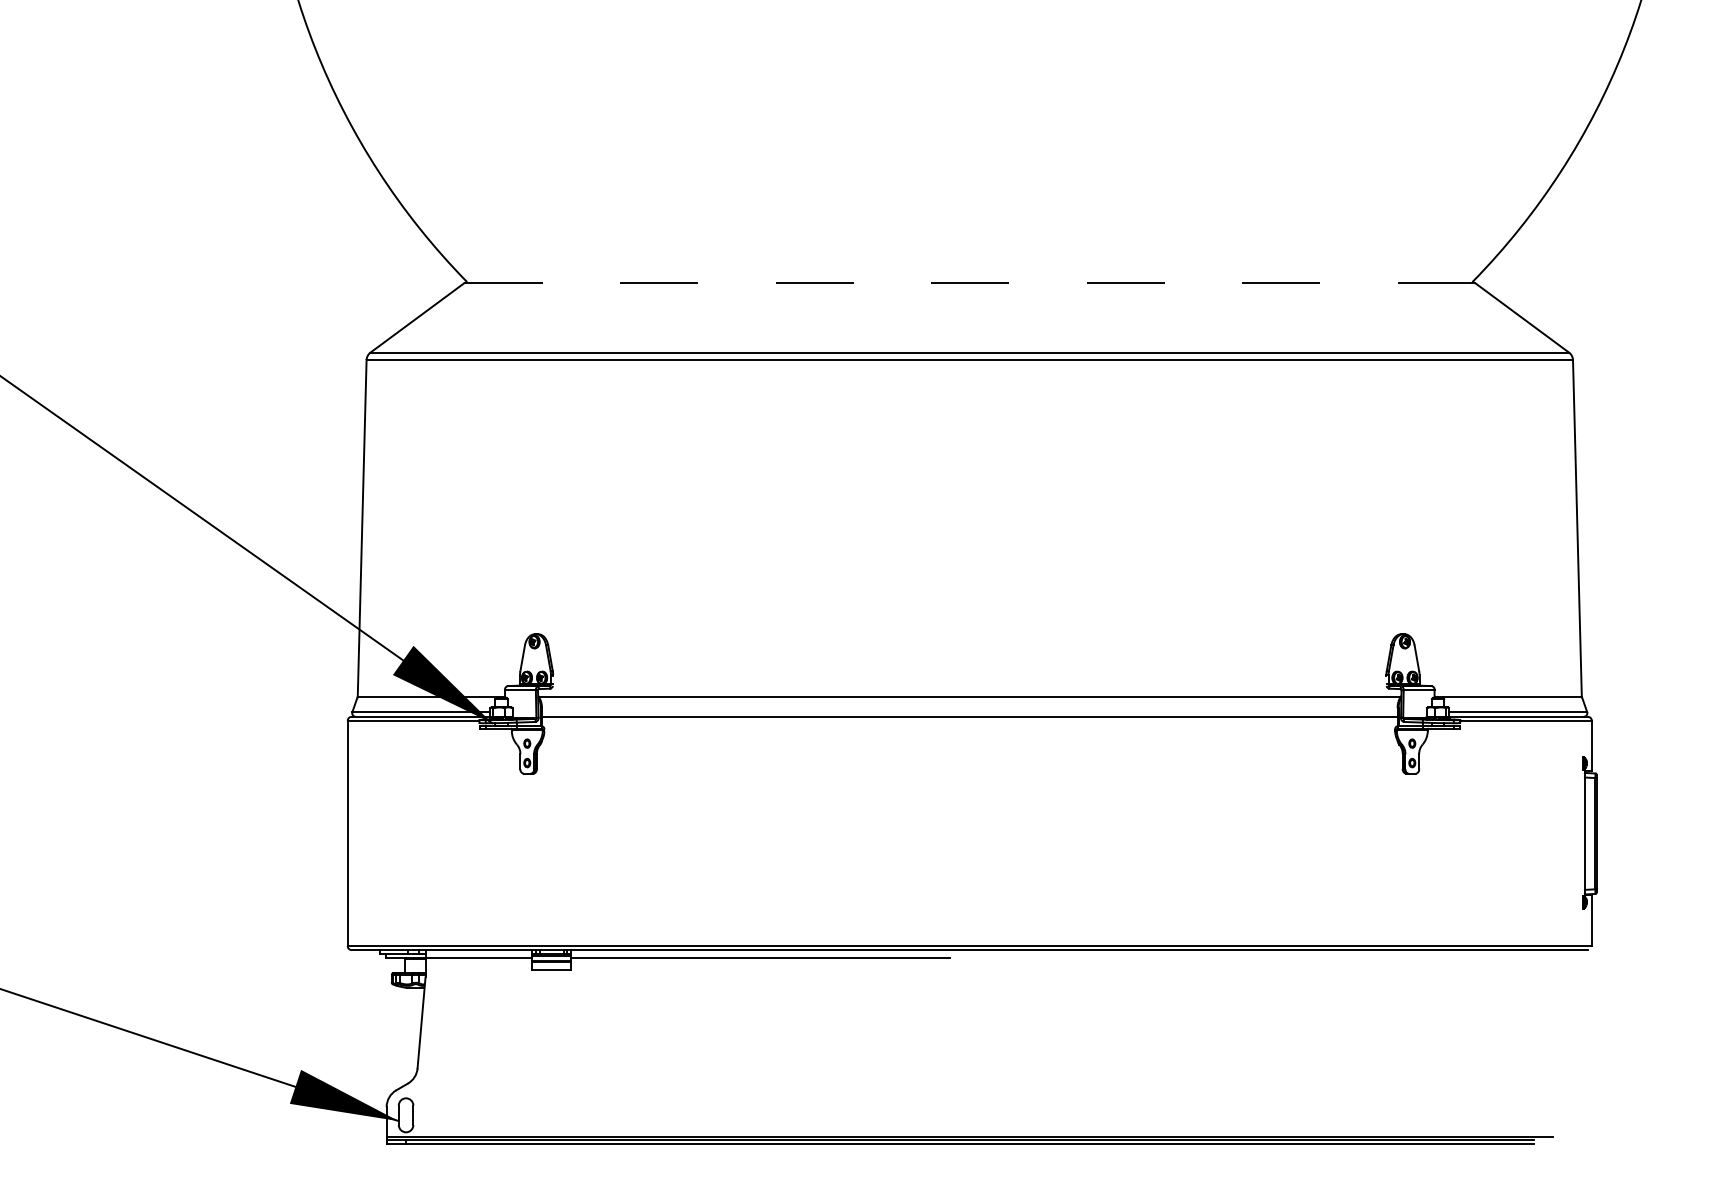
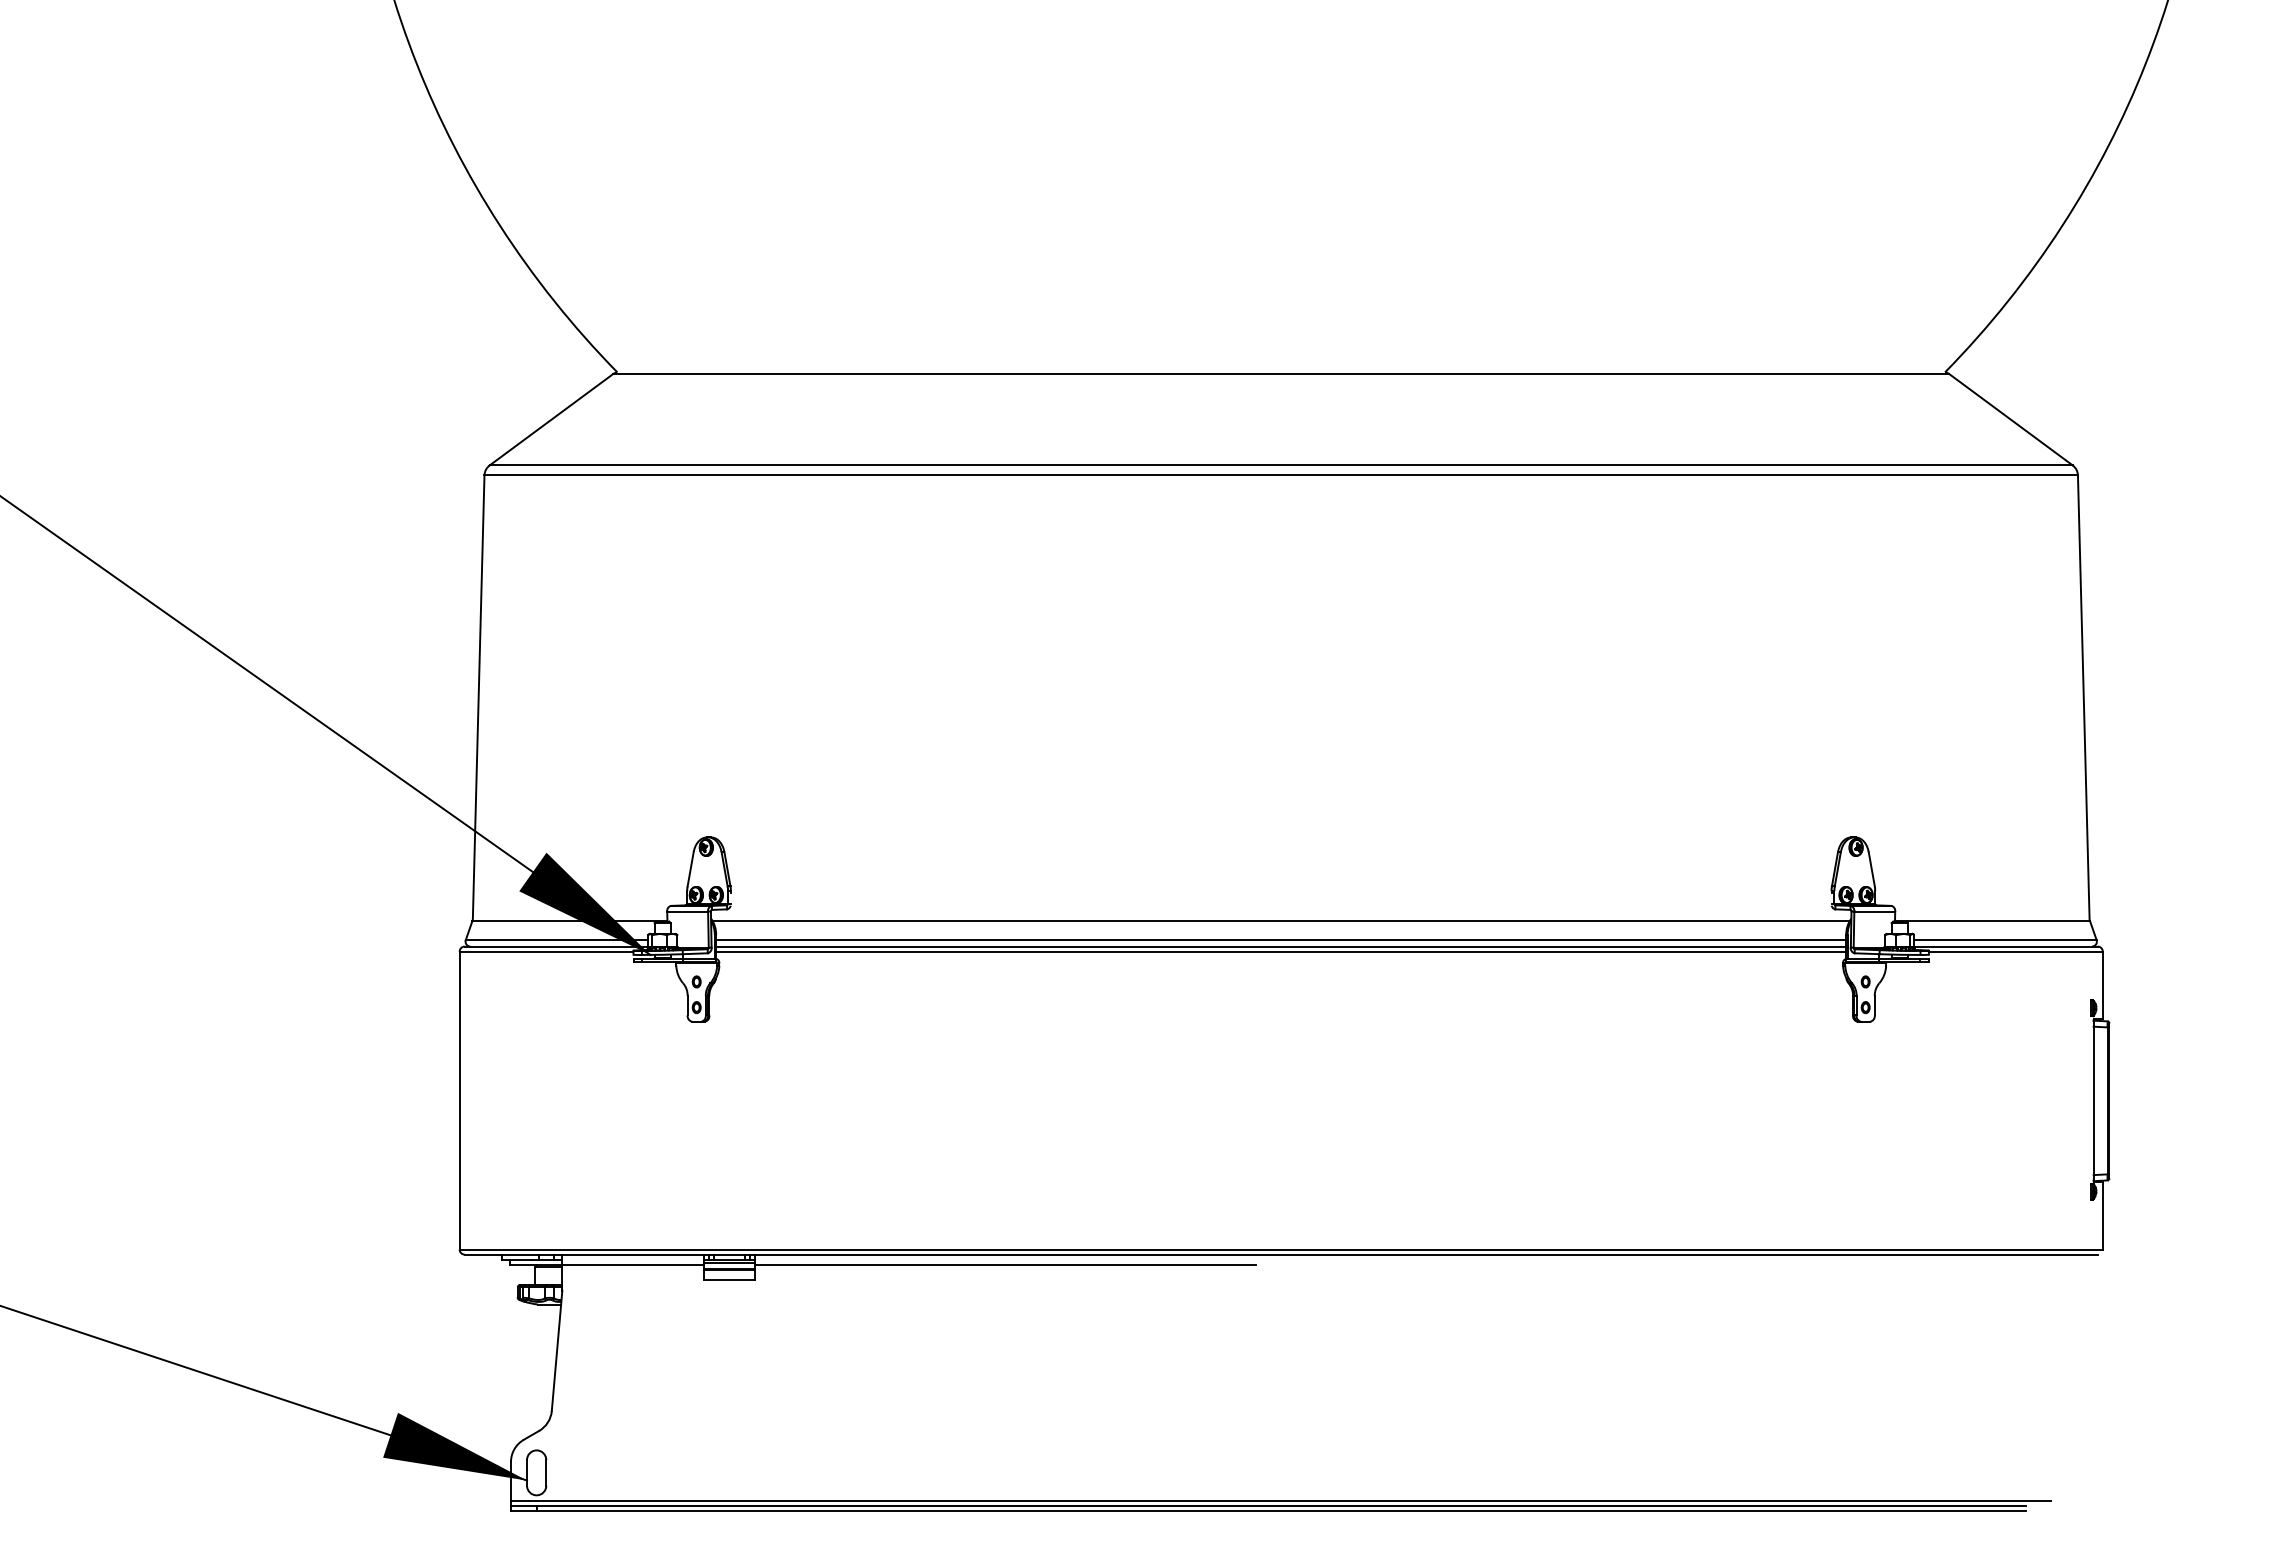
line: (969, 283) -> (1280, 374), dashed -> solid
line: (970, 712) -> (1281, 940), added
line: (970, 720) -> (1281, 951), added

